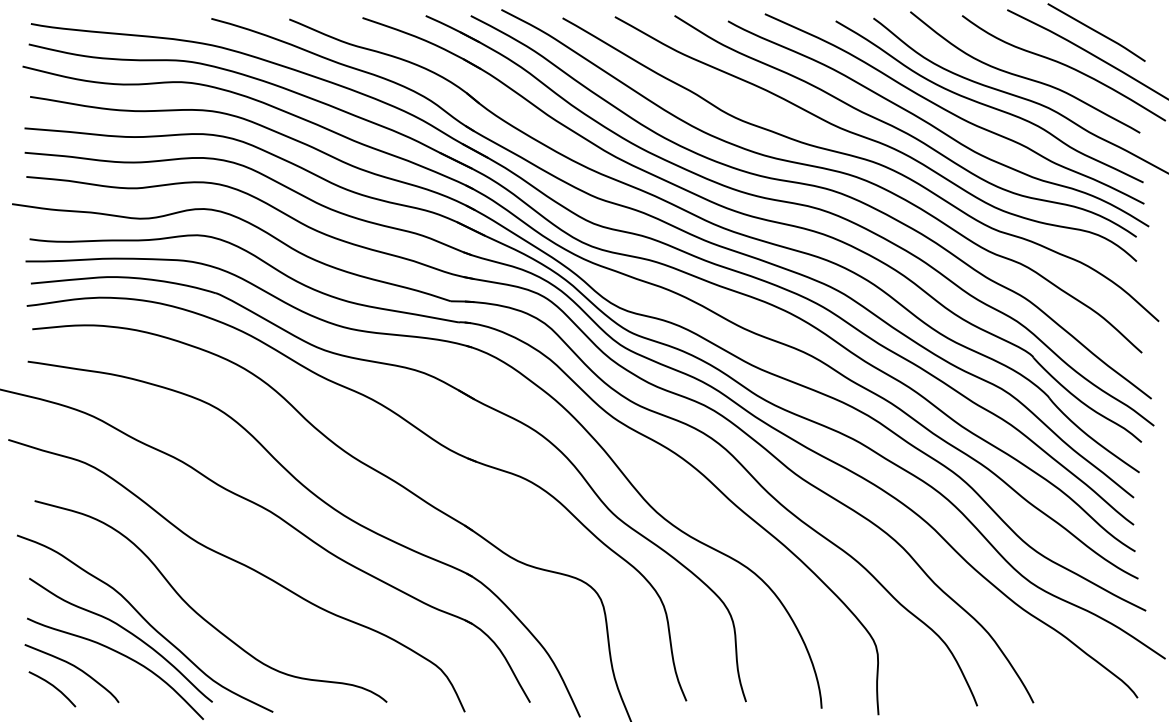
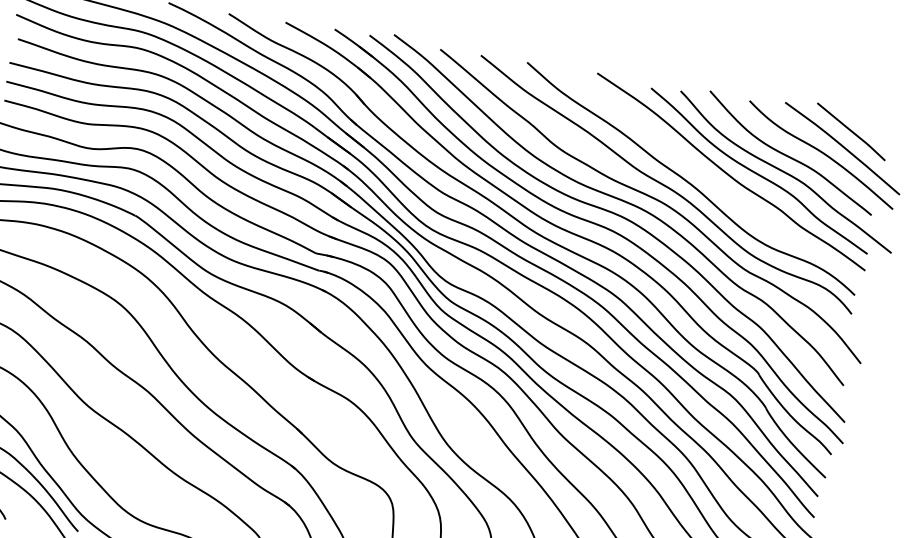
curve: (937, 127) -> (715, 184), removed

